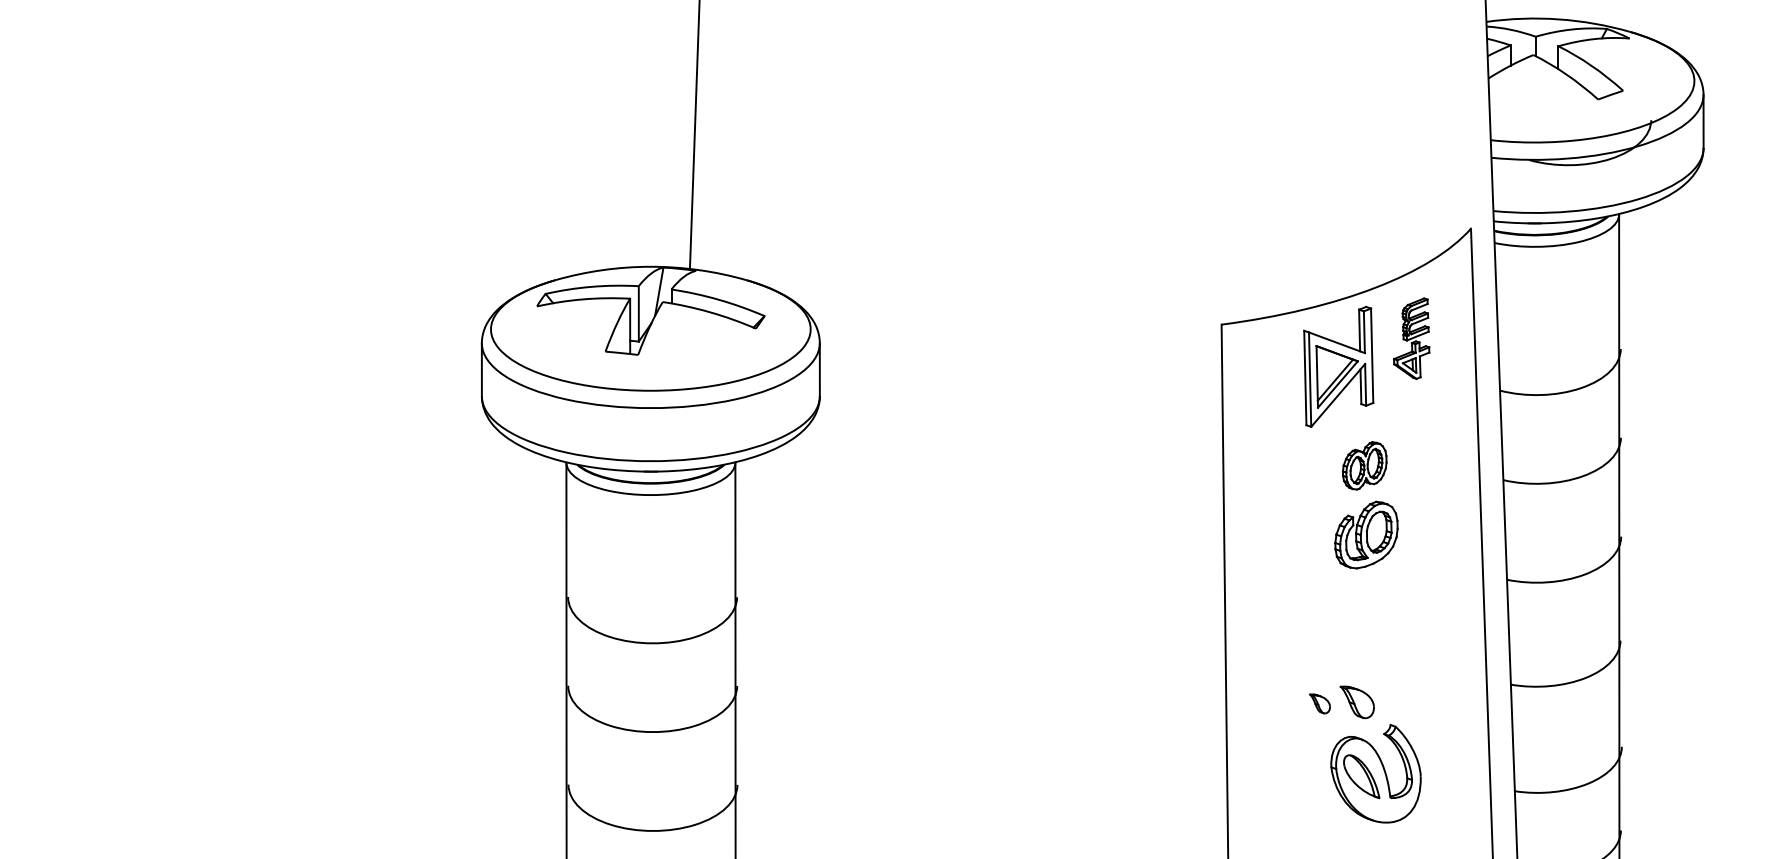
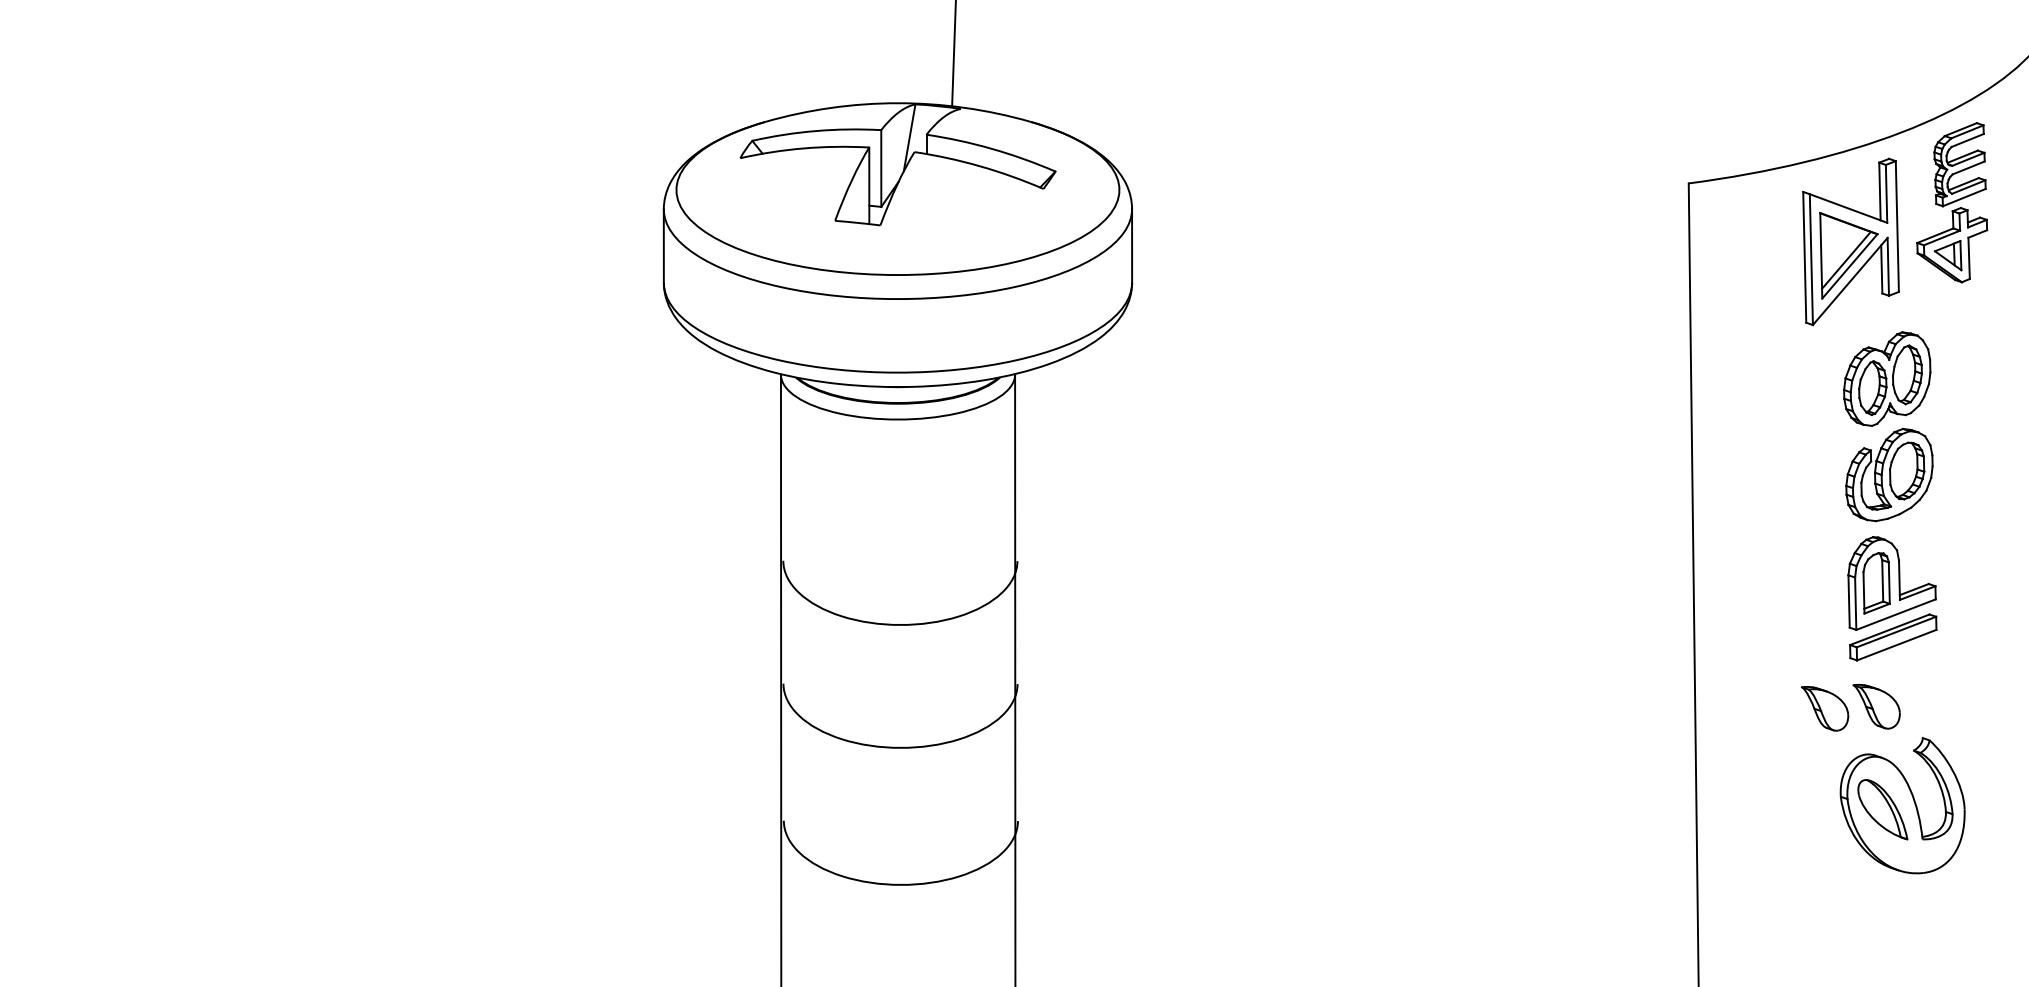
part: (1411, 338) -> (1951, 202), size x1.43
part: (1364, 465) -> (1886, 378), size x1.43
part: (1368, 624) -> (1892, 598), added
part: (1319, 703) -> (1824, 708), size x1.67

